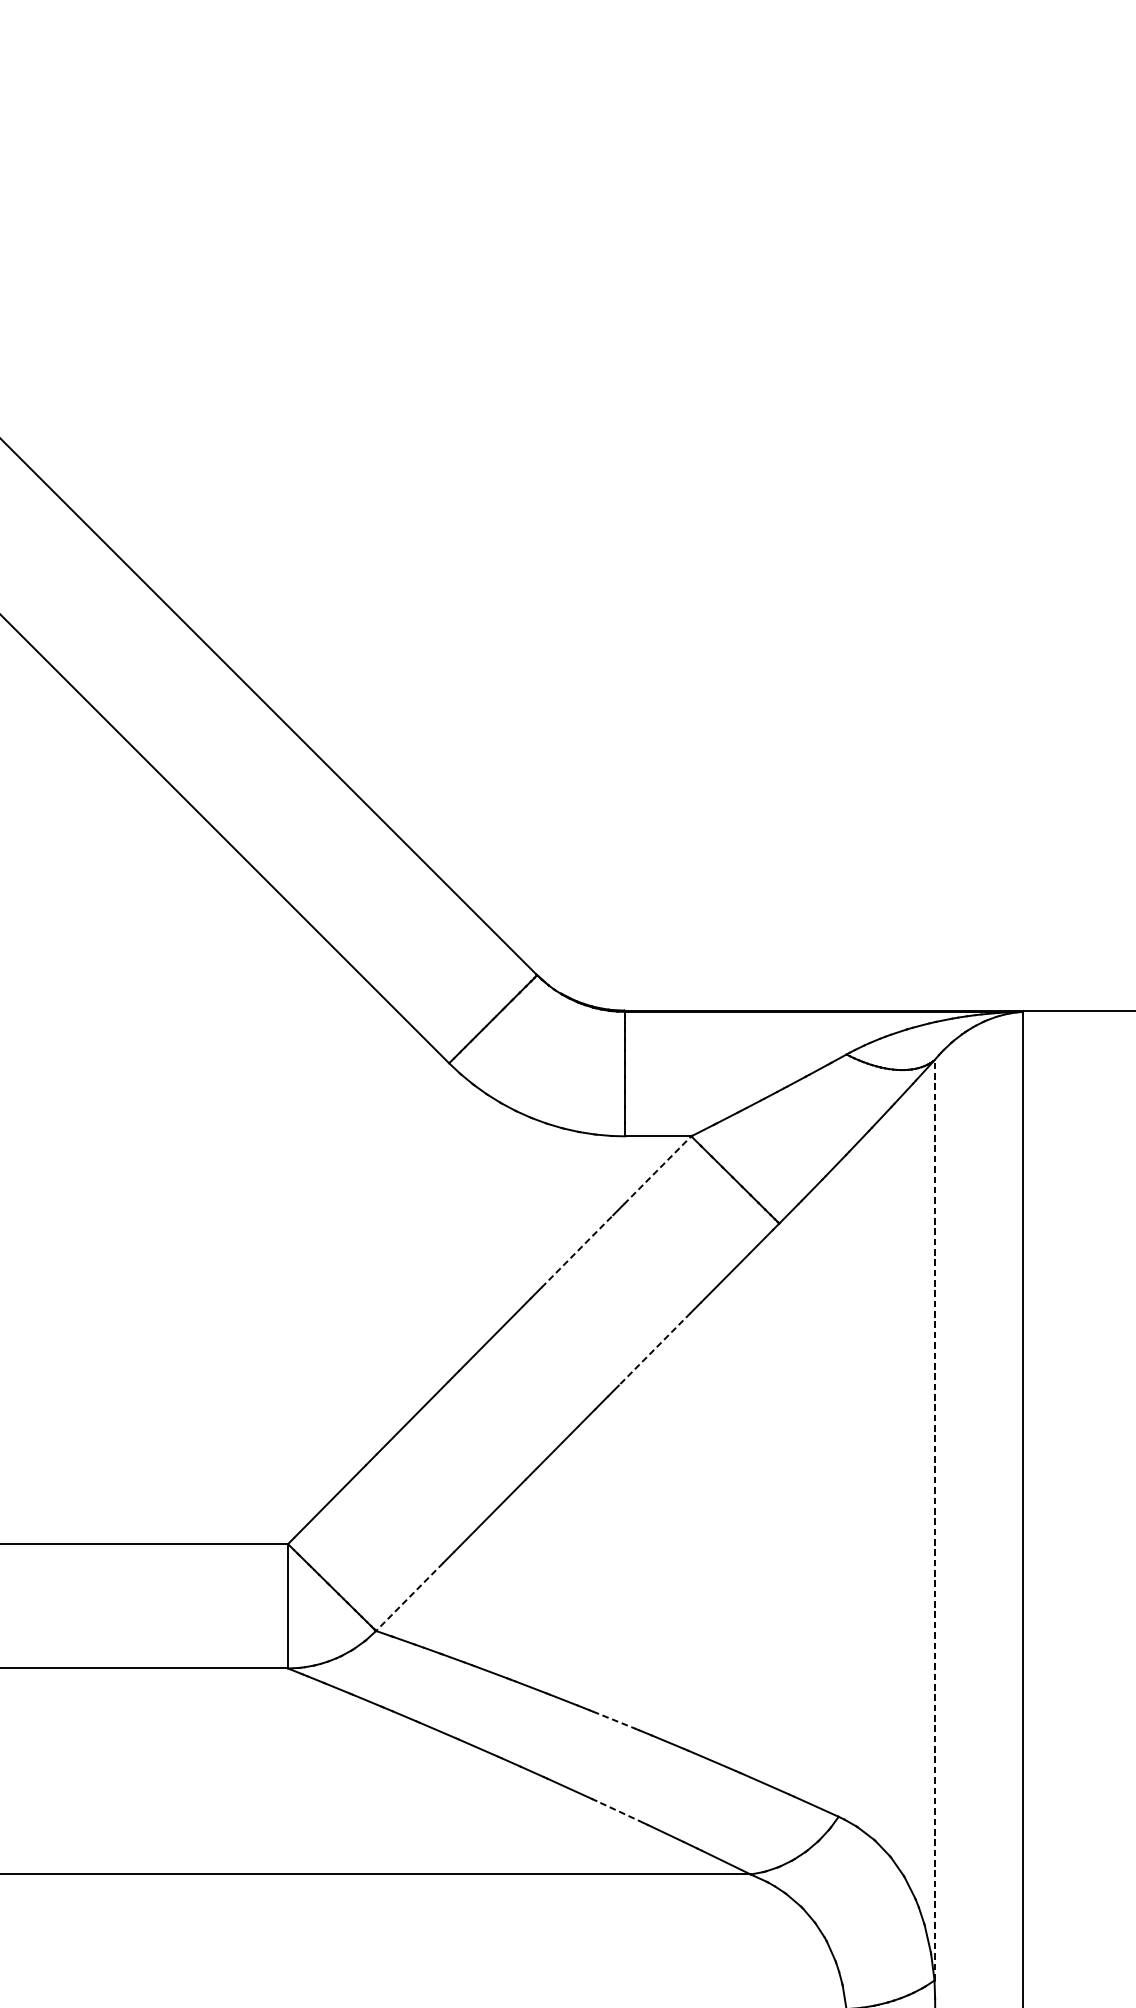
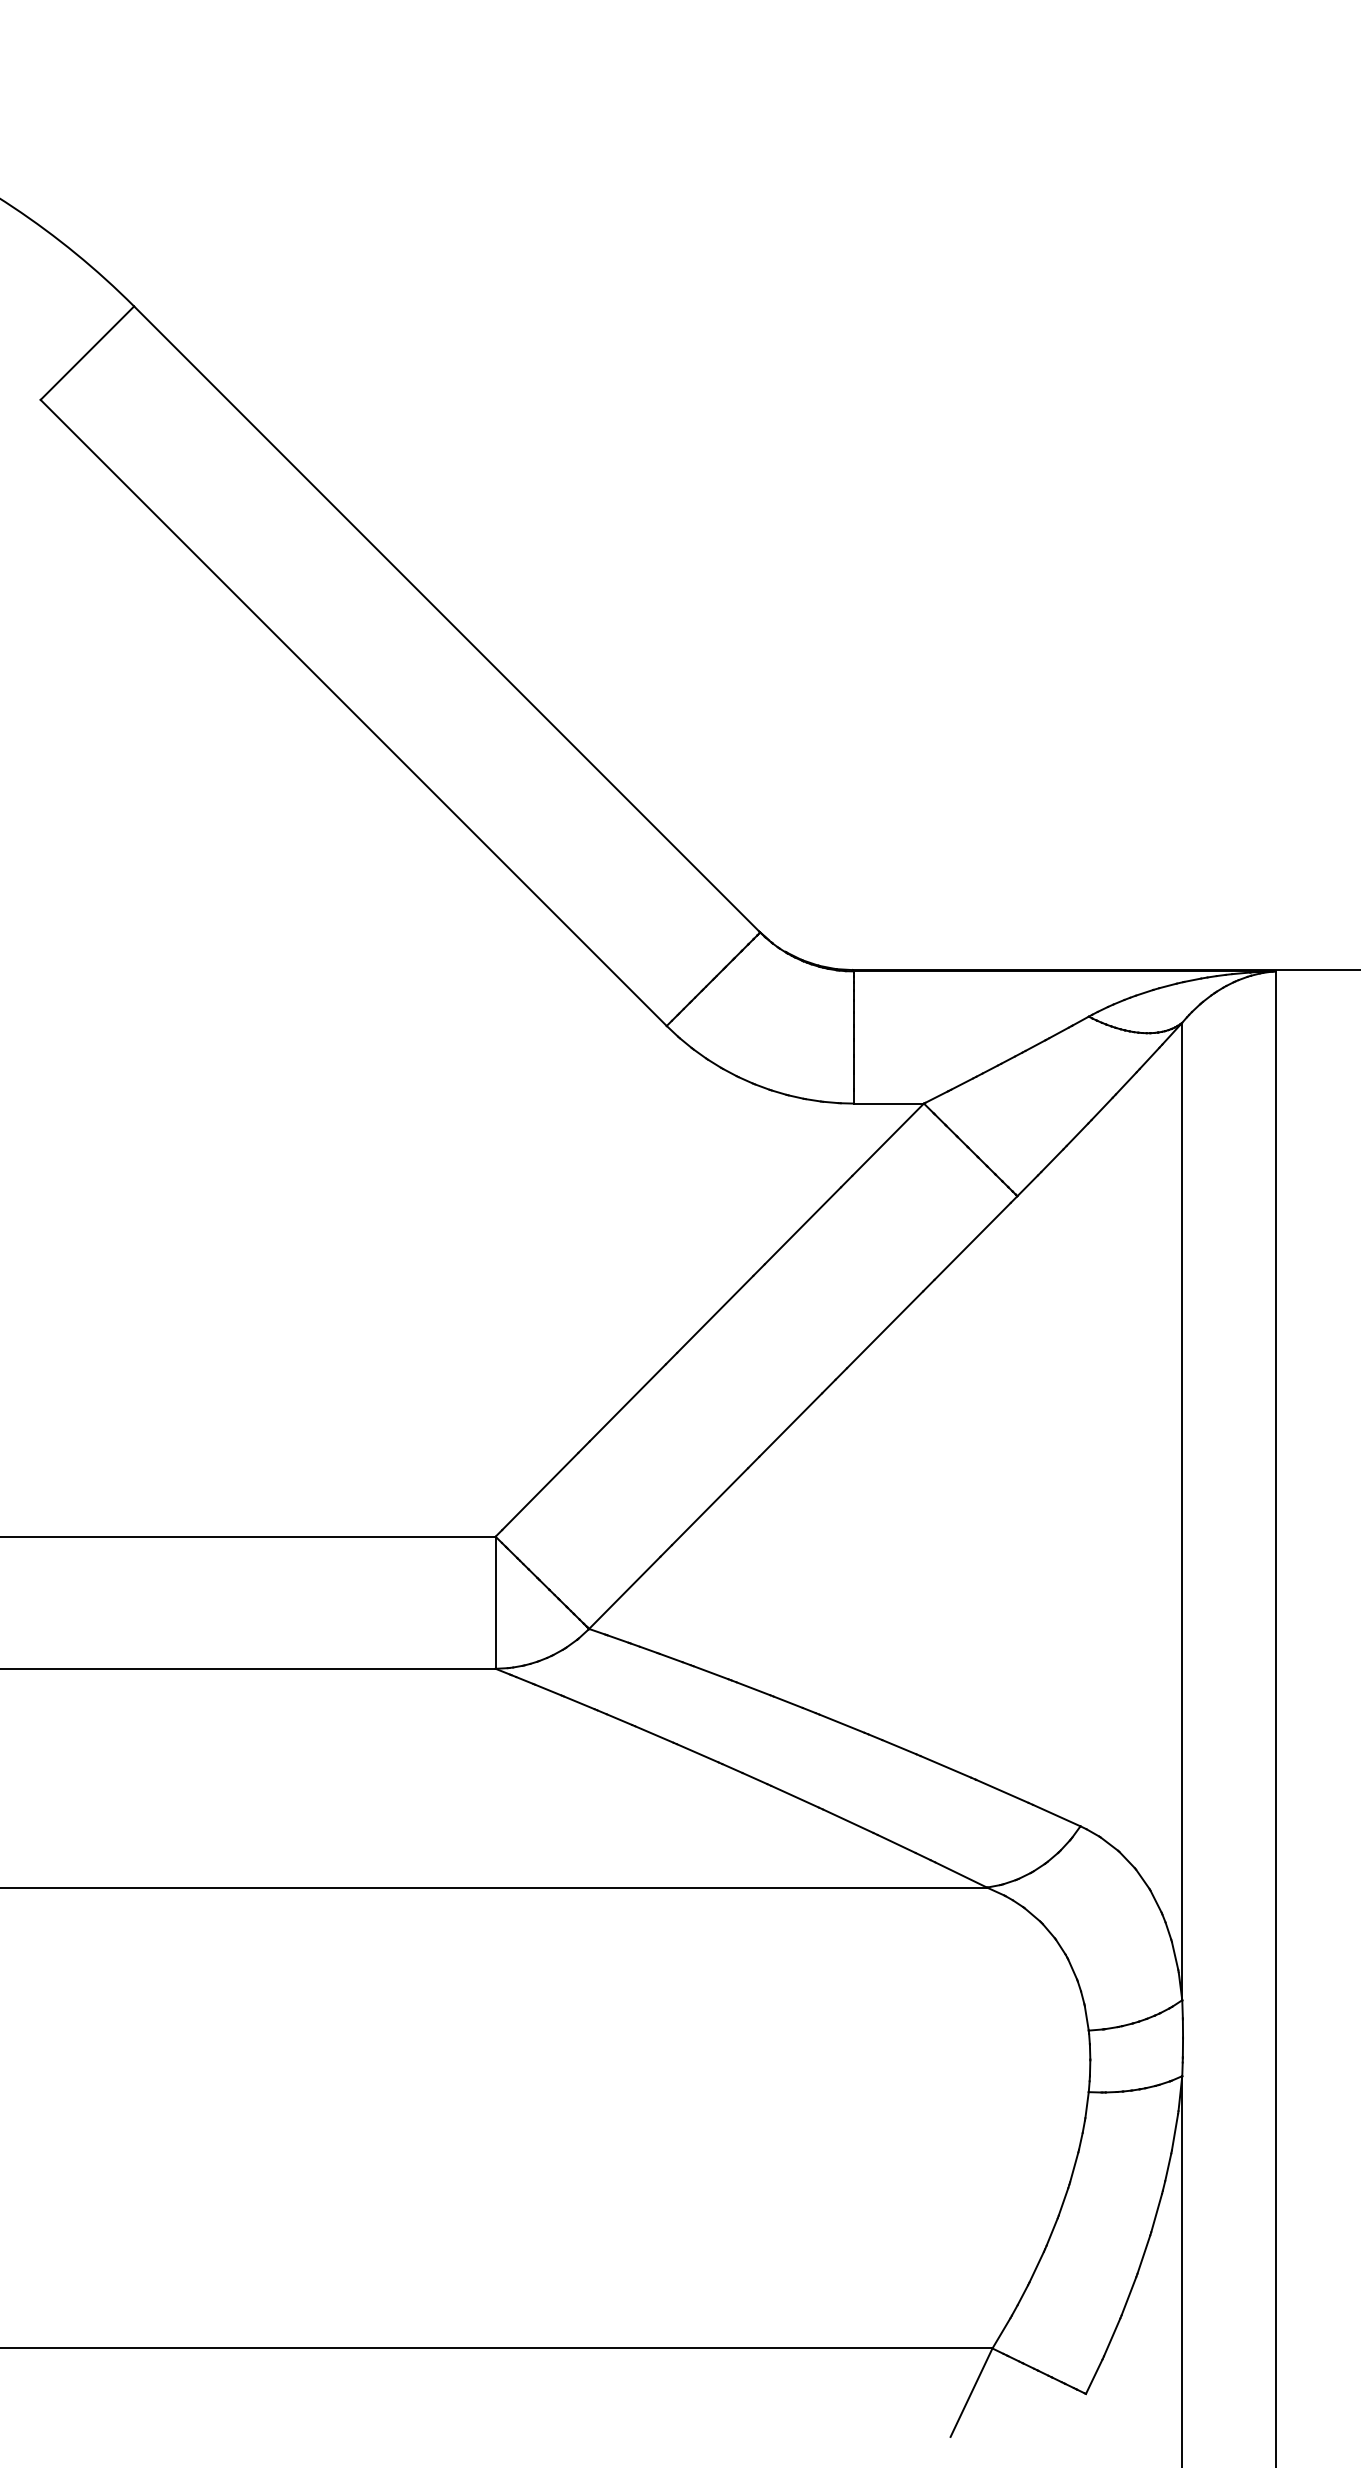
line: (657, 1170) -> (888, 1139), dashed -> solid
line: (577, 1251) -> (803, 1225), dashed -> solid
line: (654, 1349) -> (884, 1330), dashed -> solid
line: (934, 1520) -> (1182, 1511), dashed -> solid
line: (409, 1596) -> (624, 1592), dashed -> solid
line: (614, 1719) -> (842, 1723), dashed -> solid
line: (620, 1812) -> (848, 1821), dashed -> solid

